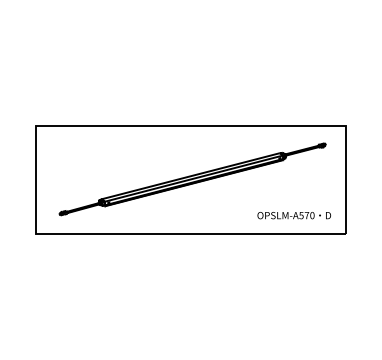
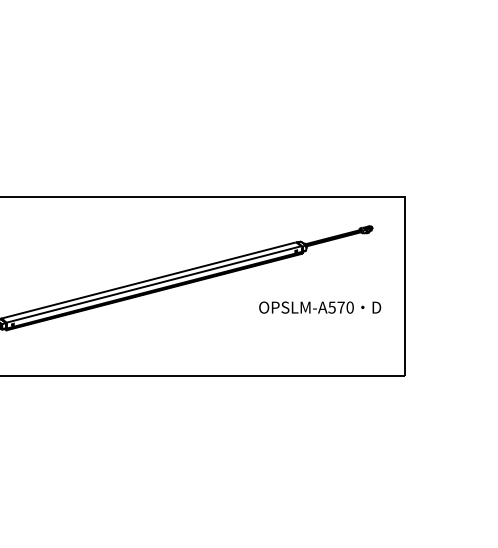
text: (293, 215) -> (318, 307), moved

